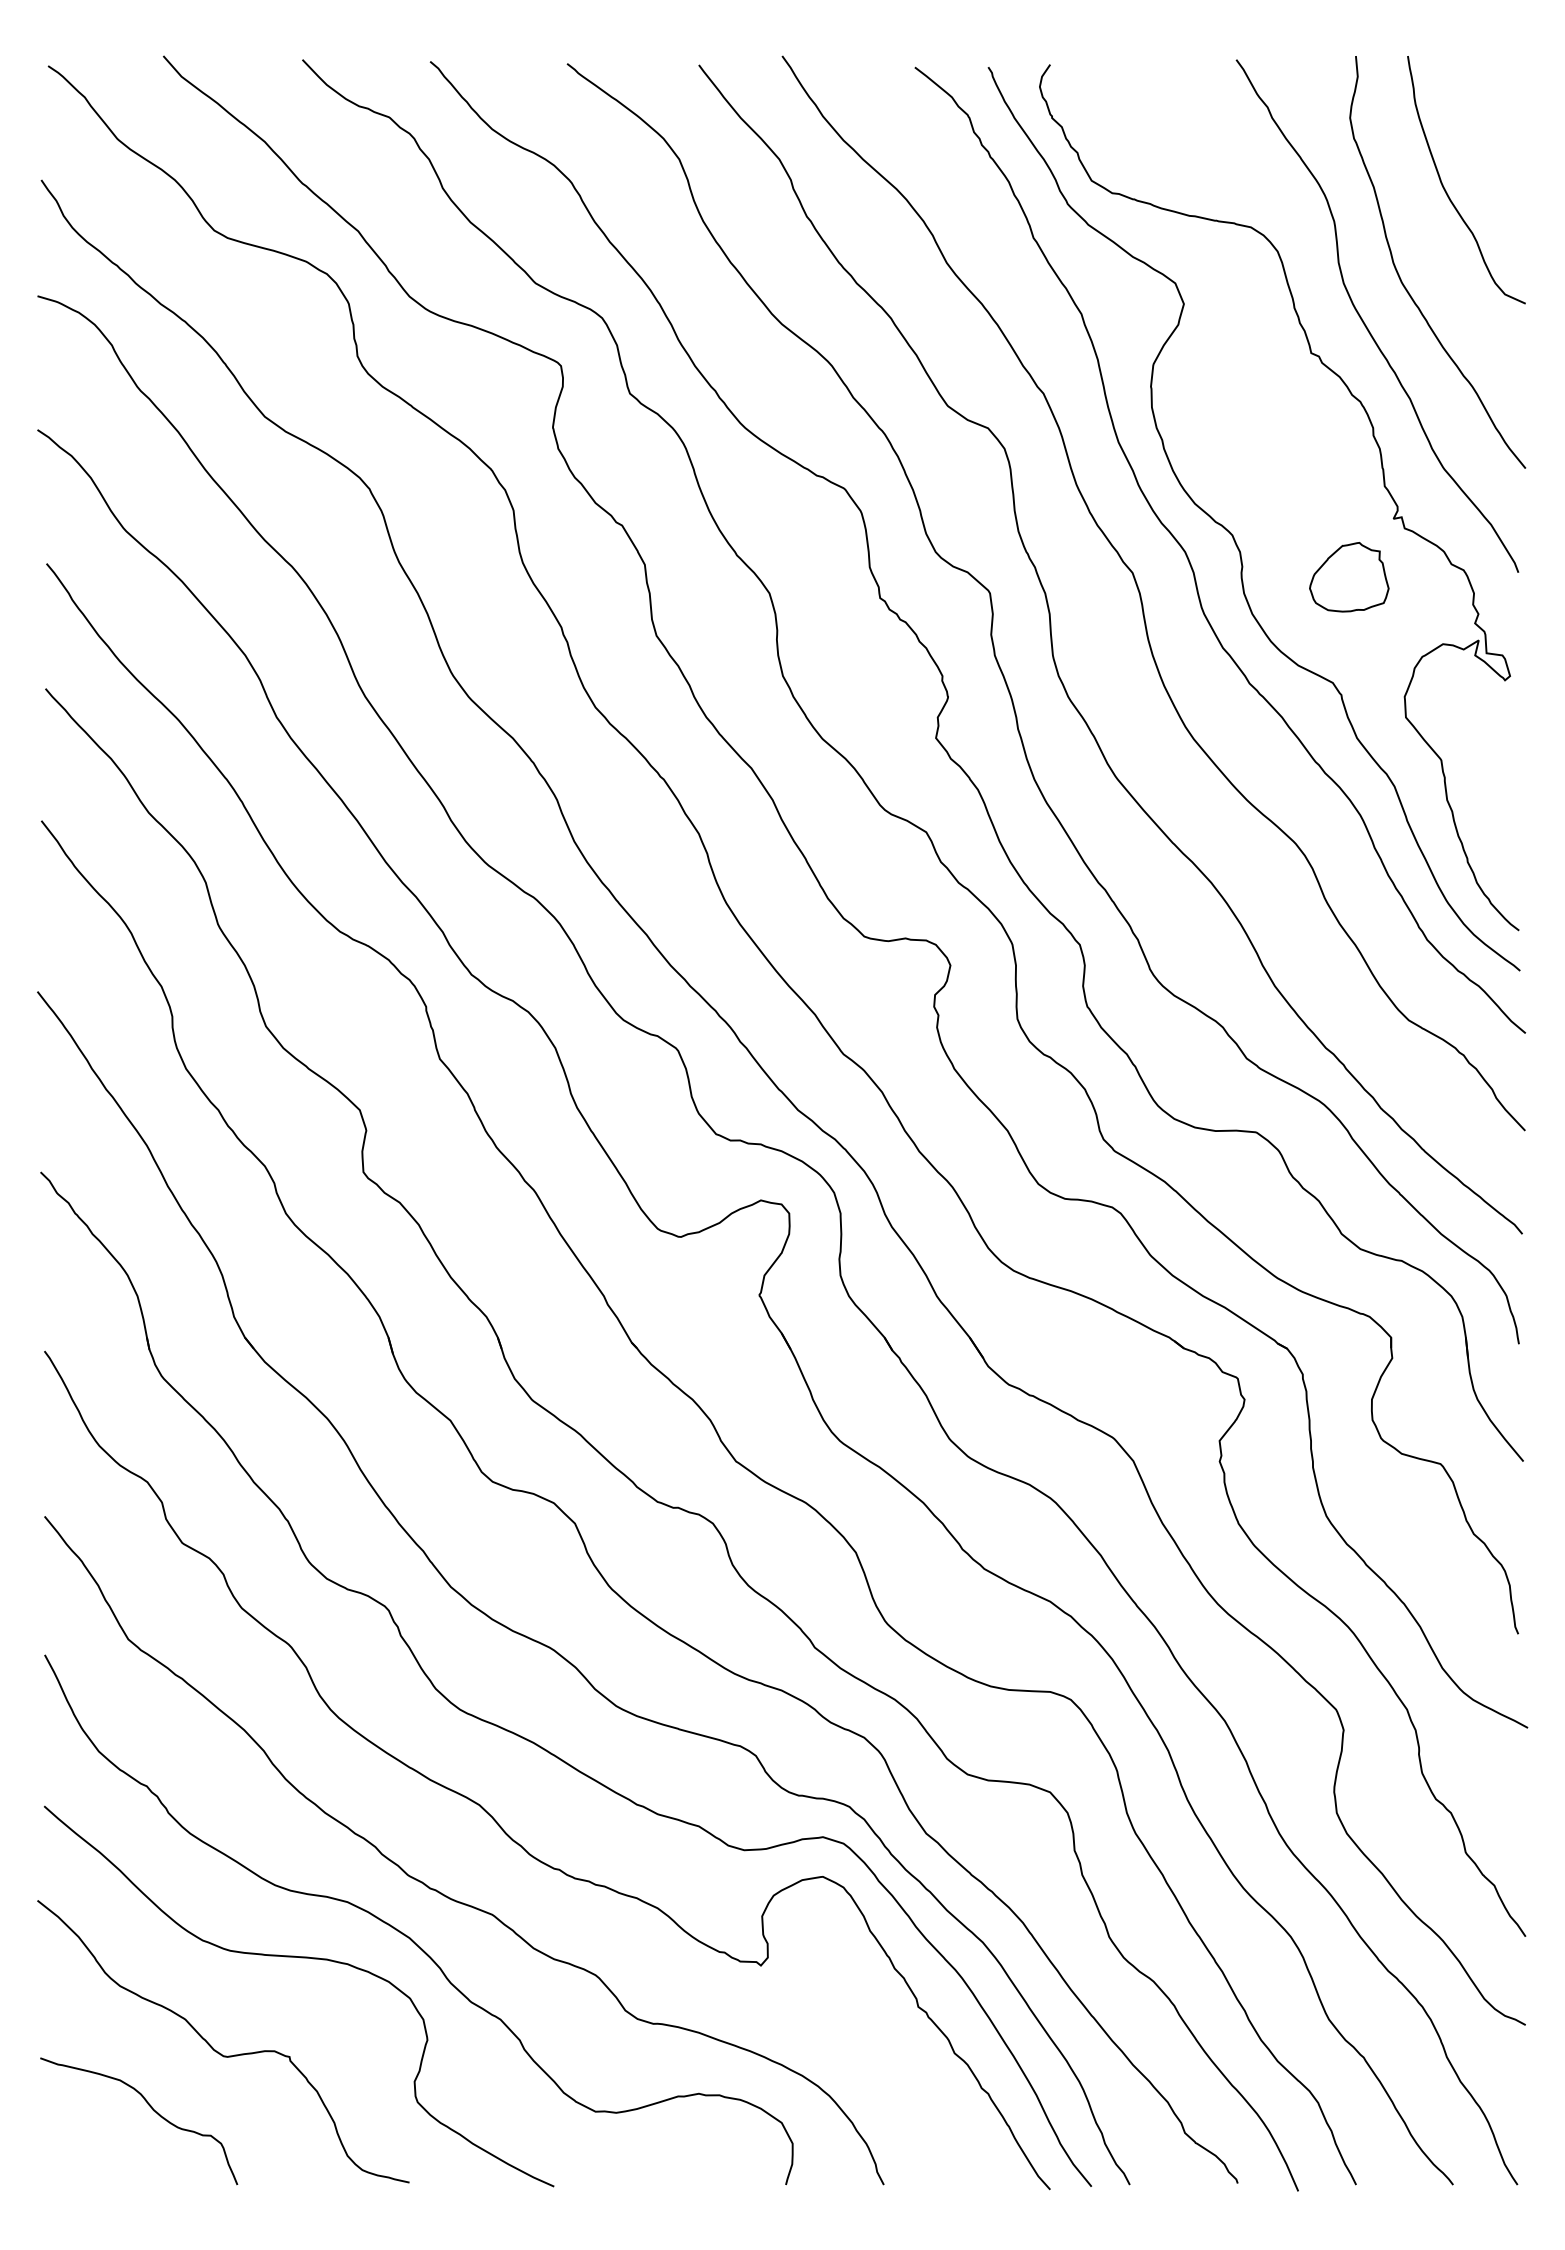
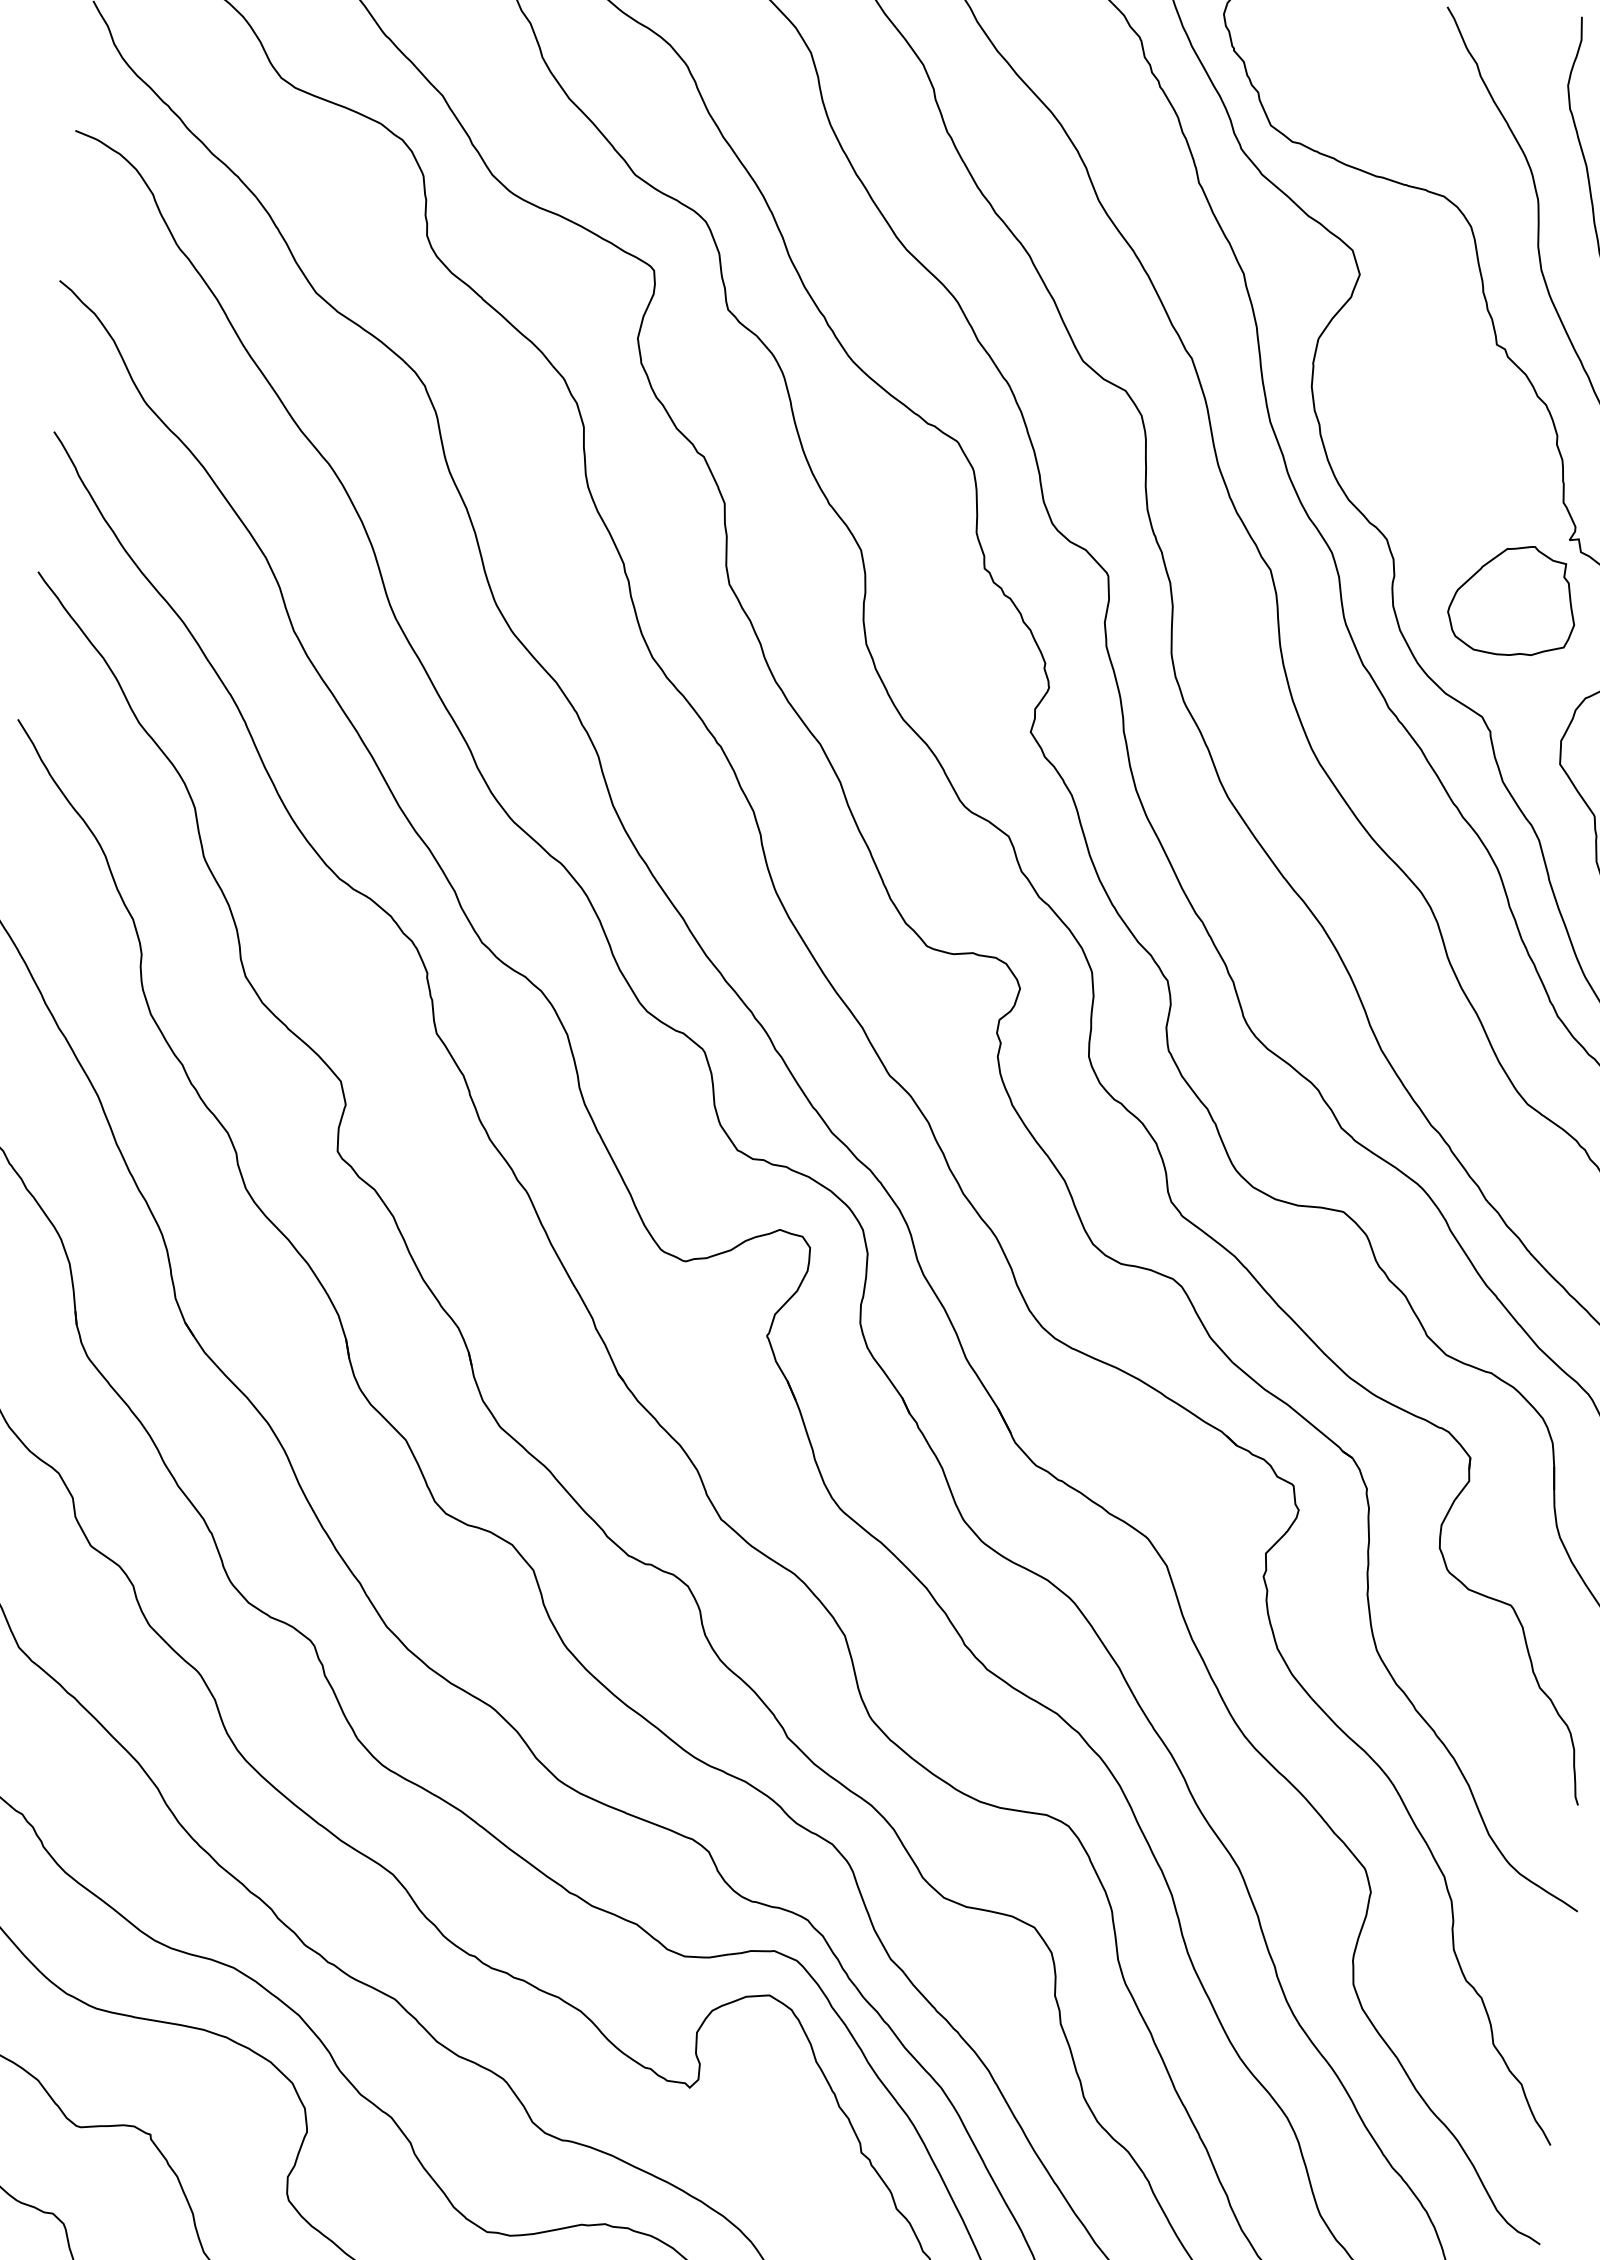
part: (1349, 577) -> (1513, 600), size x1.43

